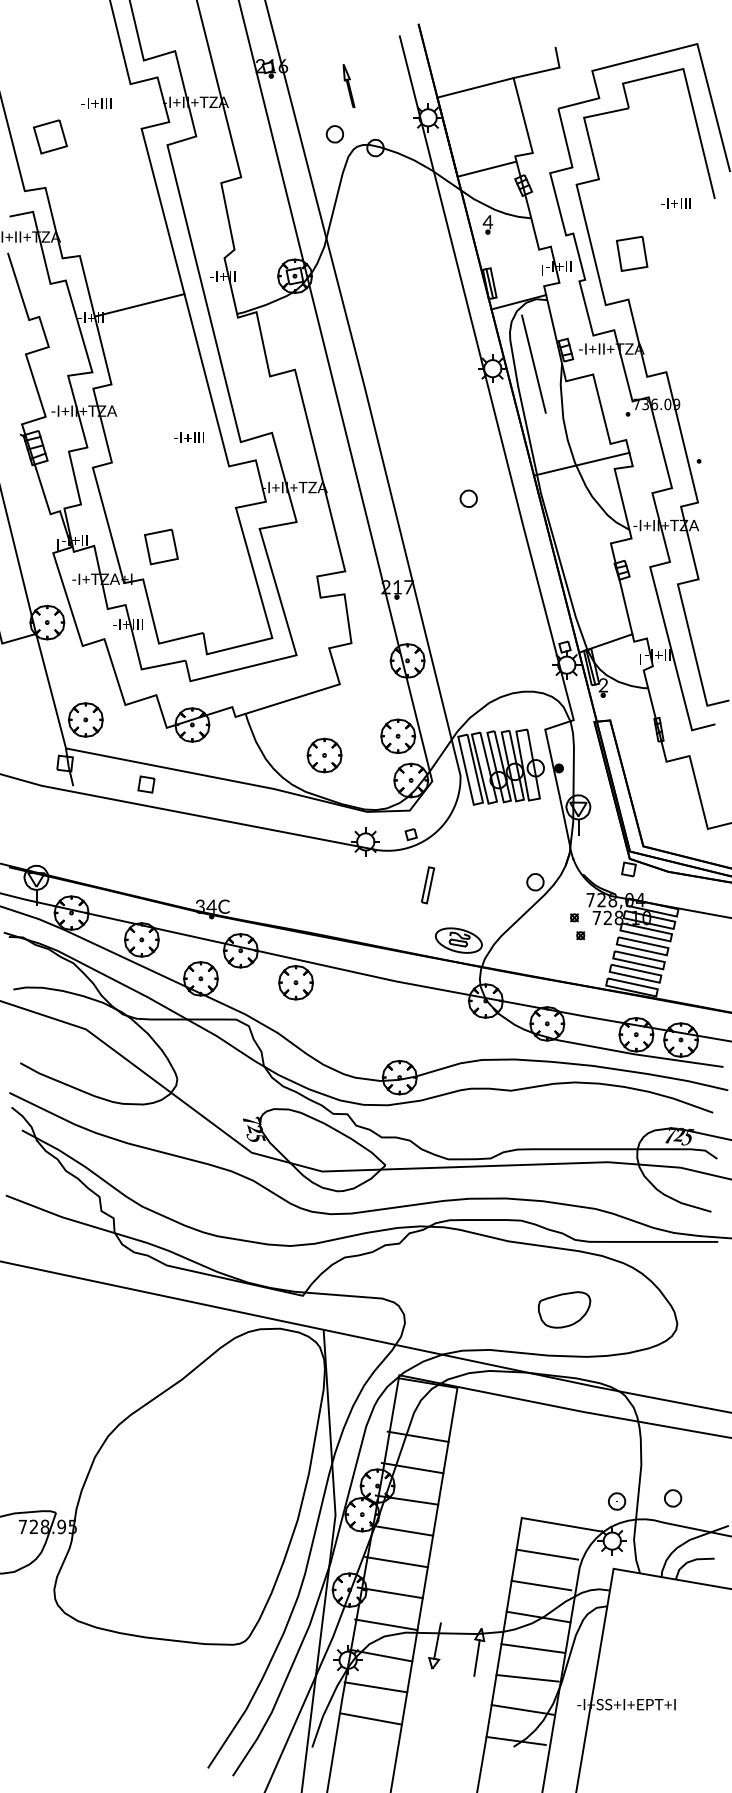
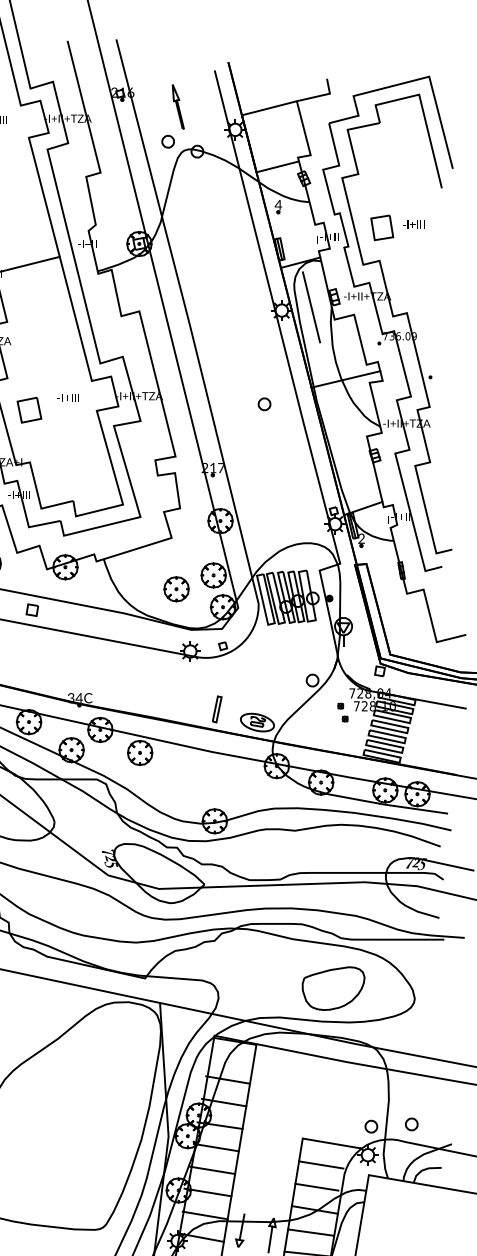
part: (348, 85) -> (177, 106), size x1.43
text: (675, 203) -> (413, 224), moved
text: (188, 437) -> (67, 397), moved
part: (161, 546) -> (29, 409), moved
part: (324, 755) -> (176, 589), moved
part: (428, 885) -> (217, 709), moved
part: (564, 1309) -> (333, 988), size x1.67

